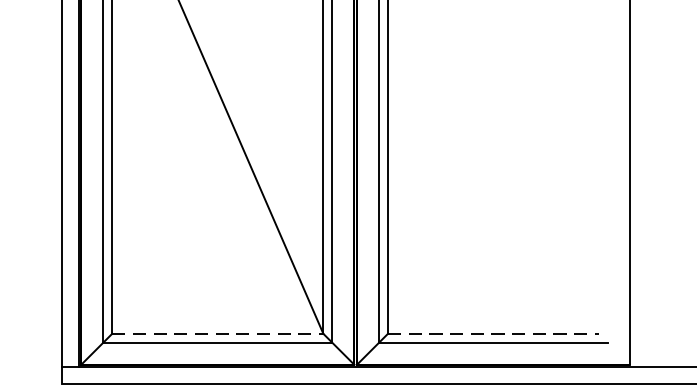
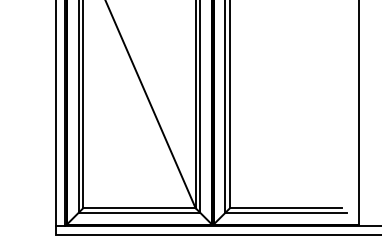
line: (217, 334) -> (139, 208), dashed -> solid
line: (494, 334) -> (286, 208), dashed -> solid

